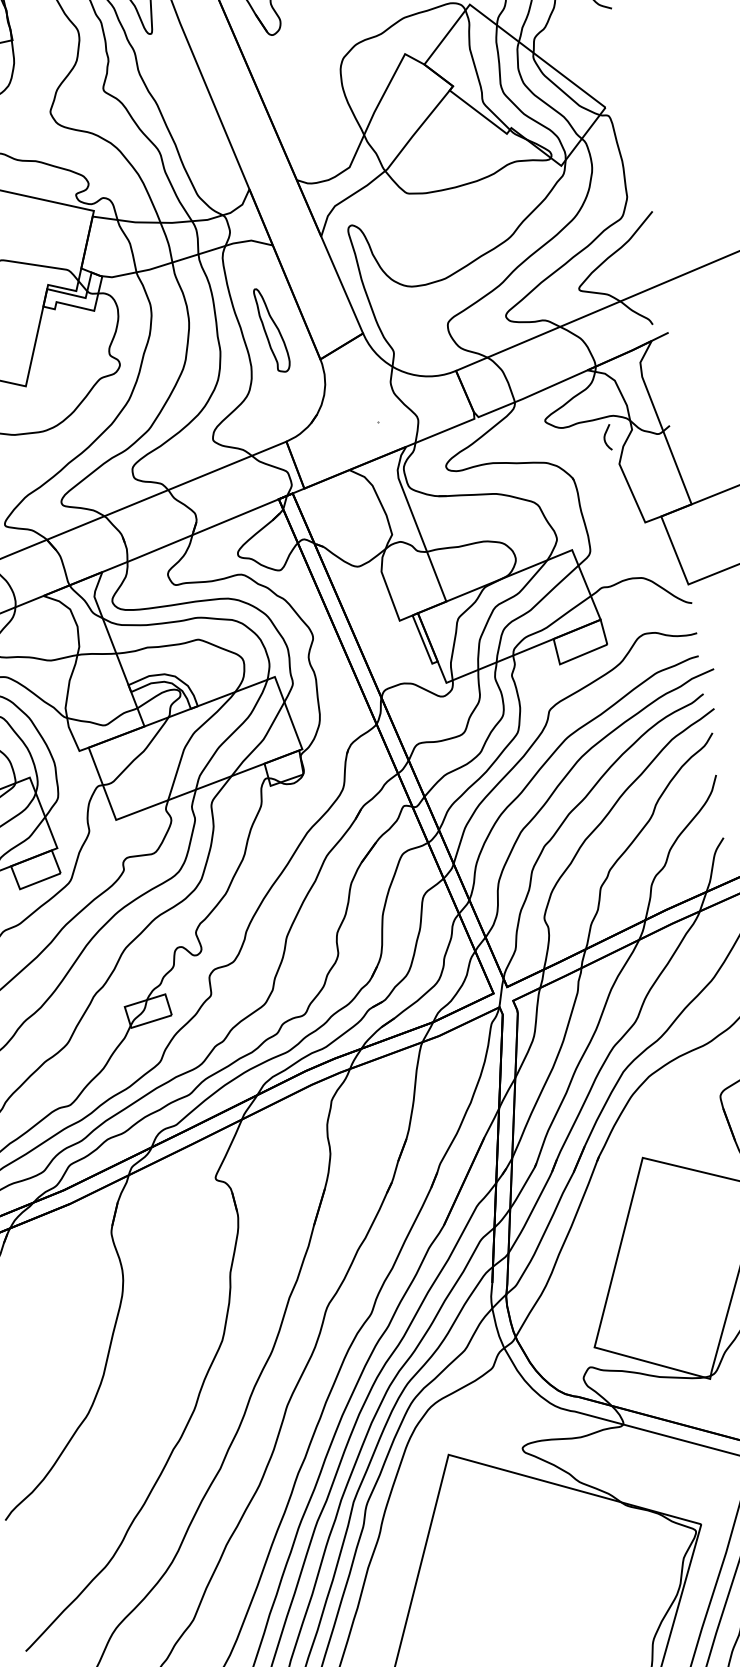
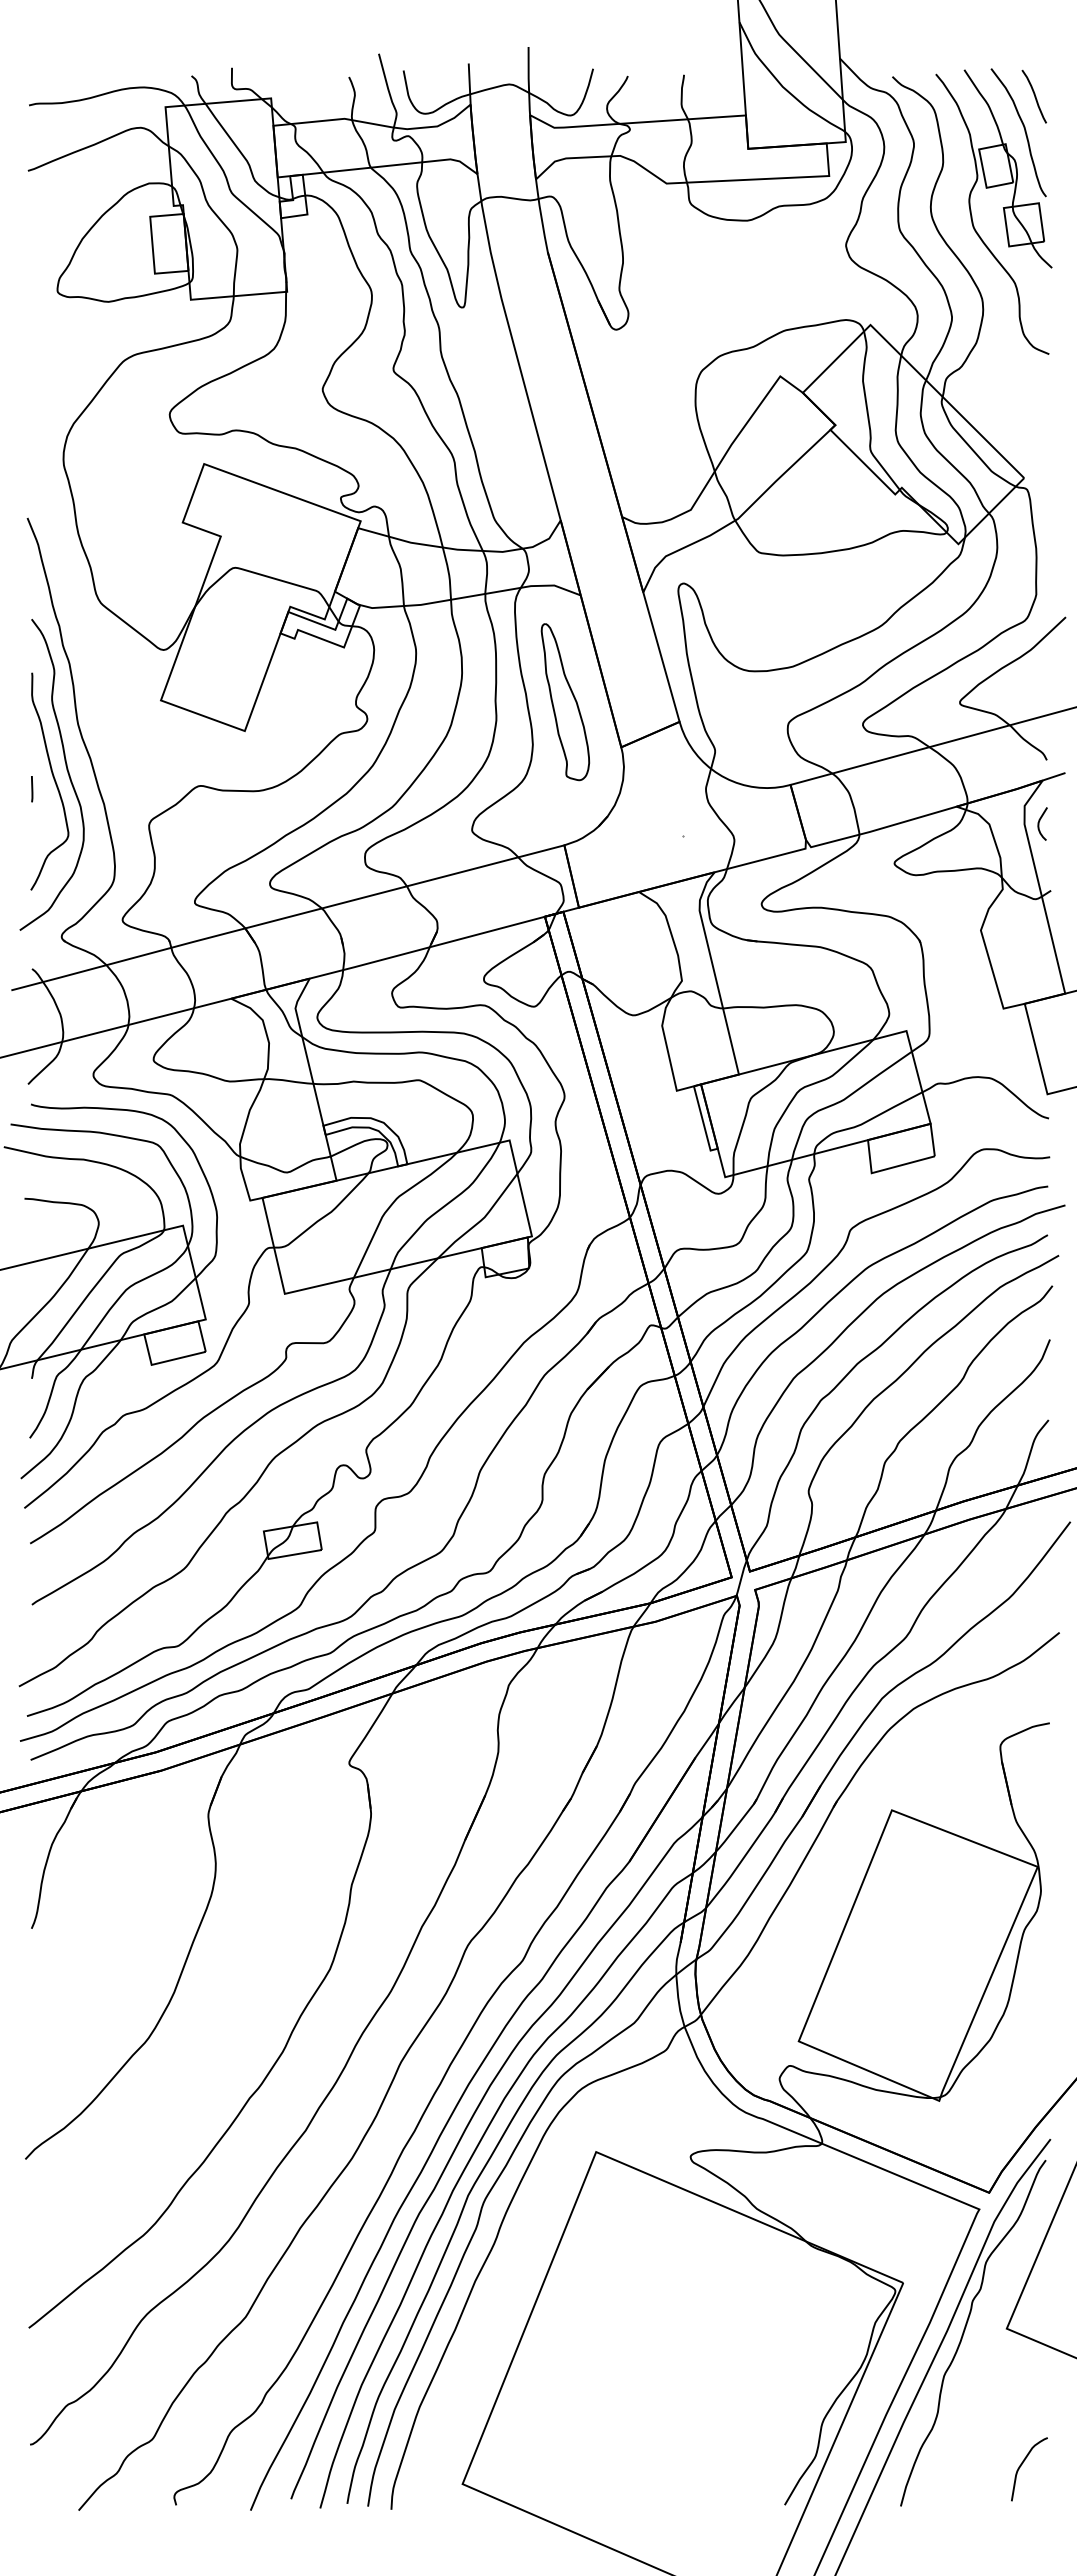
part: (272, 330) -> (565, 702), size x1.43
curve: (605, 435) -> (1040, 821), moved

